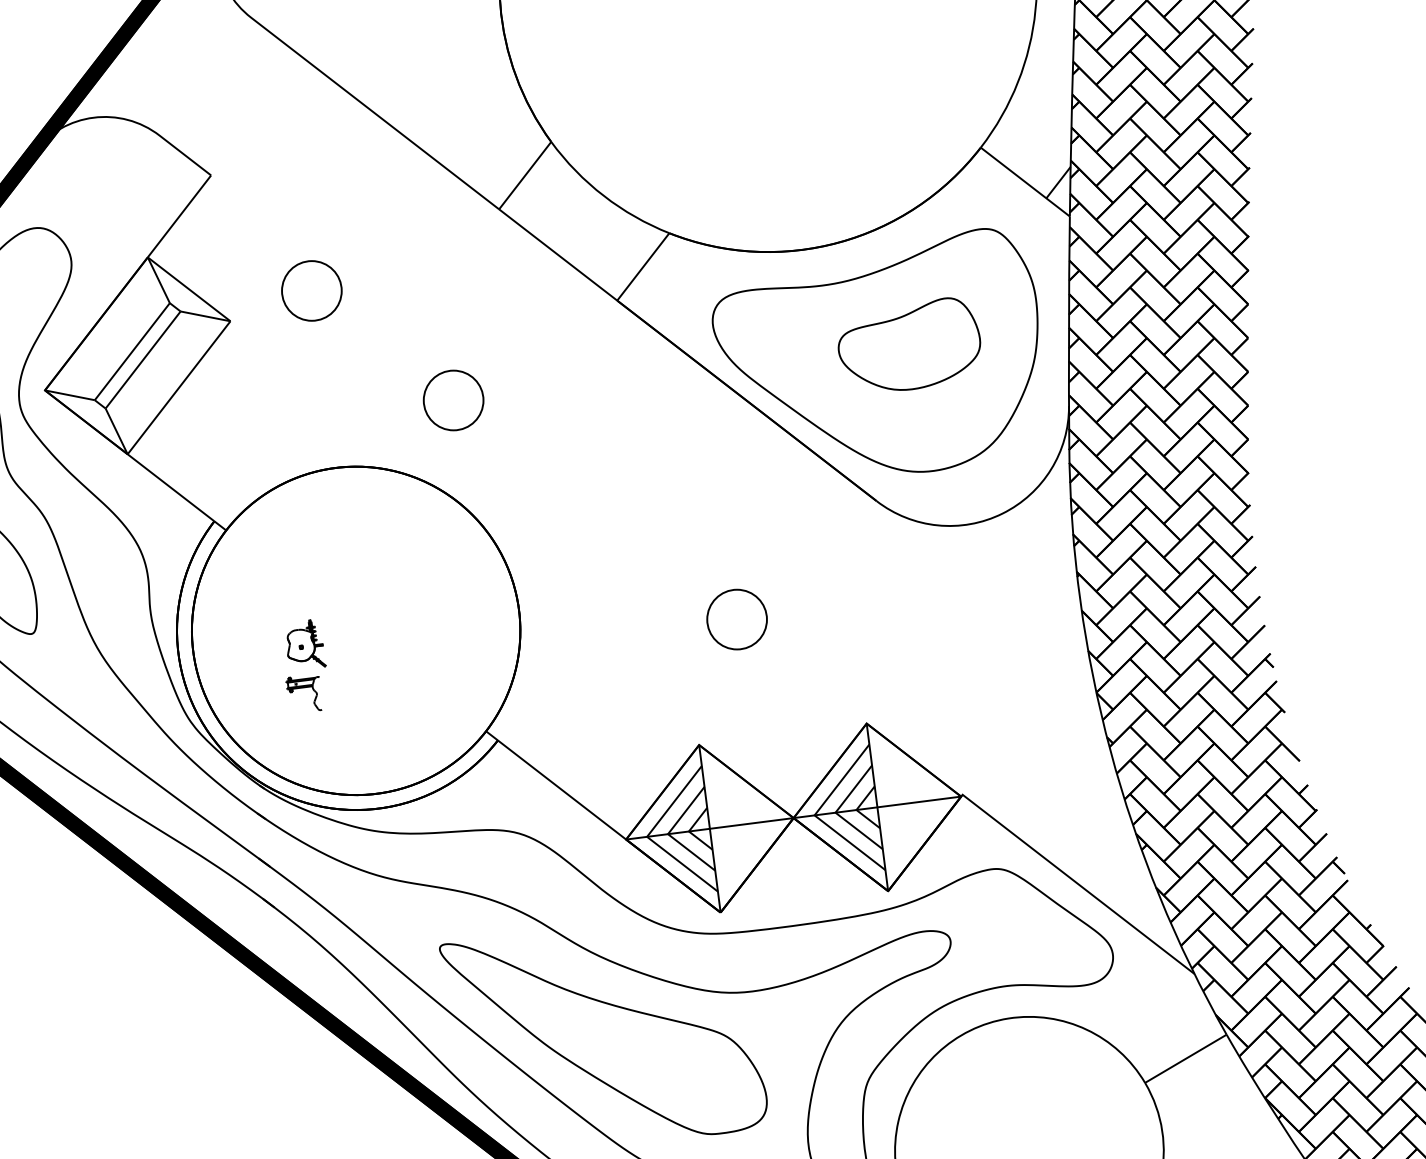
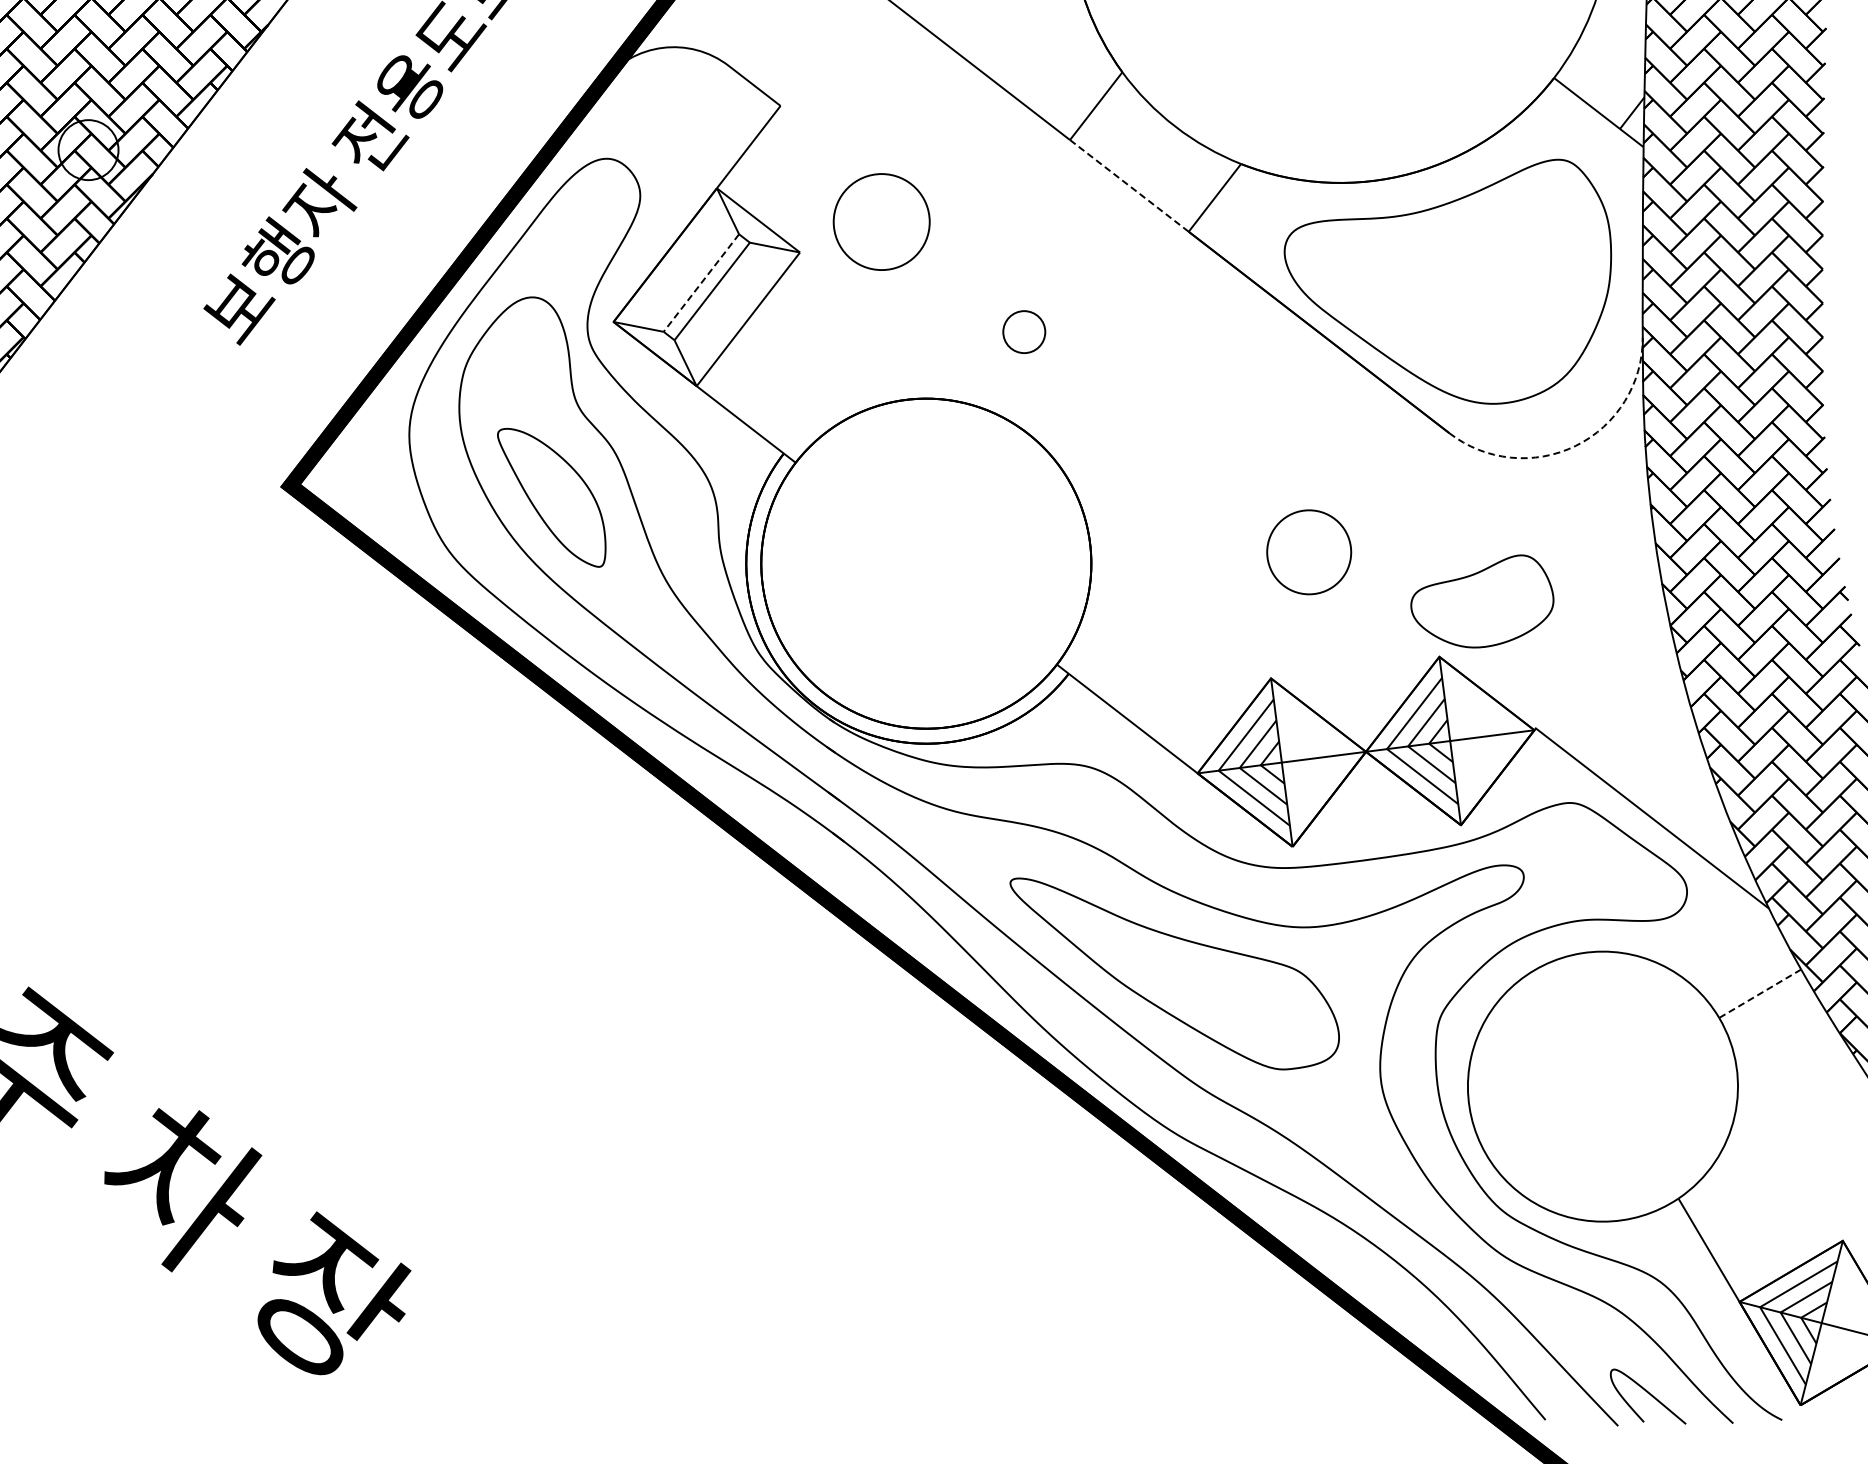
line: (557, 254) -> (1128, 185), solid -> dashed
circle: (311, 290) -> (881, 221), size x1.6
part: (909, 344) -> (1482, 601), moved
line: (132, 352) -> (701, 283), solid -> dashed
circle: (453, 400) -> (1024, 332), size x0.7
arc: (1002, 513) -> (1575, 445), solid -> dashed
circle: (737, 619) -> (1309, 552), size x1.4
part: (305, 665) -> (875, 598), removed
line: (1186, 1058) -> (1760, 993), solid -> dashed

